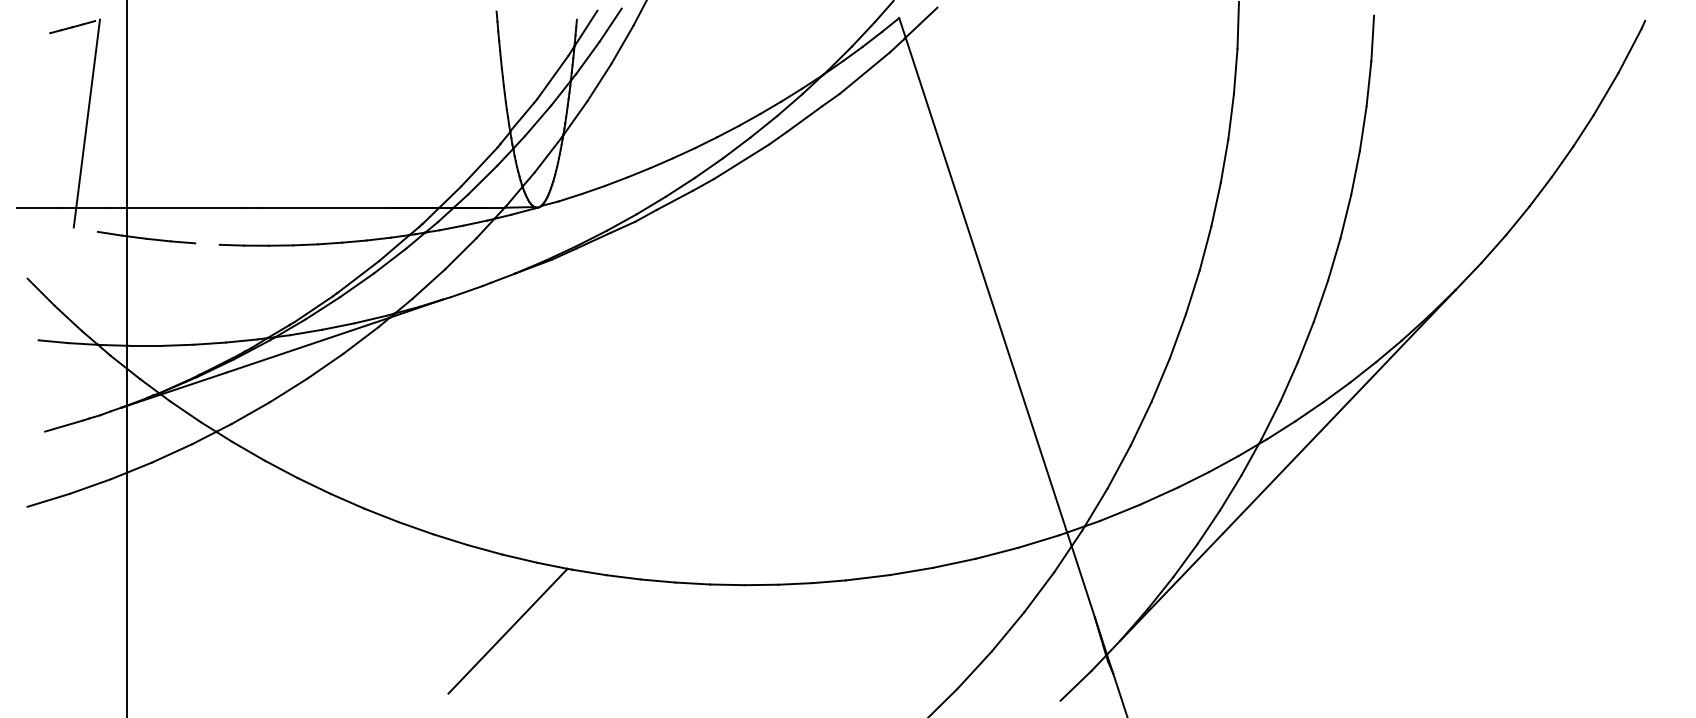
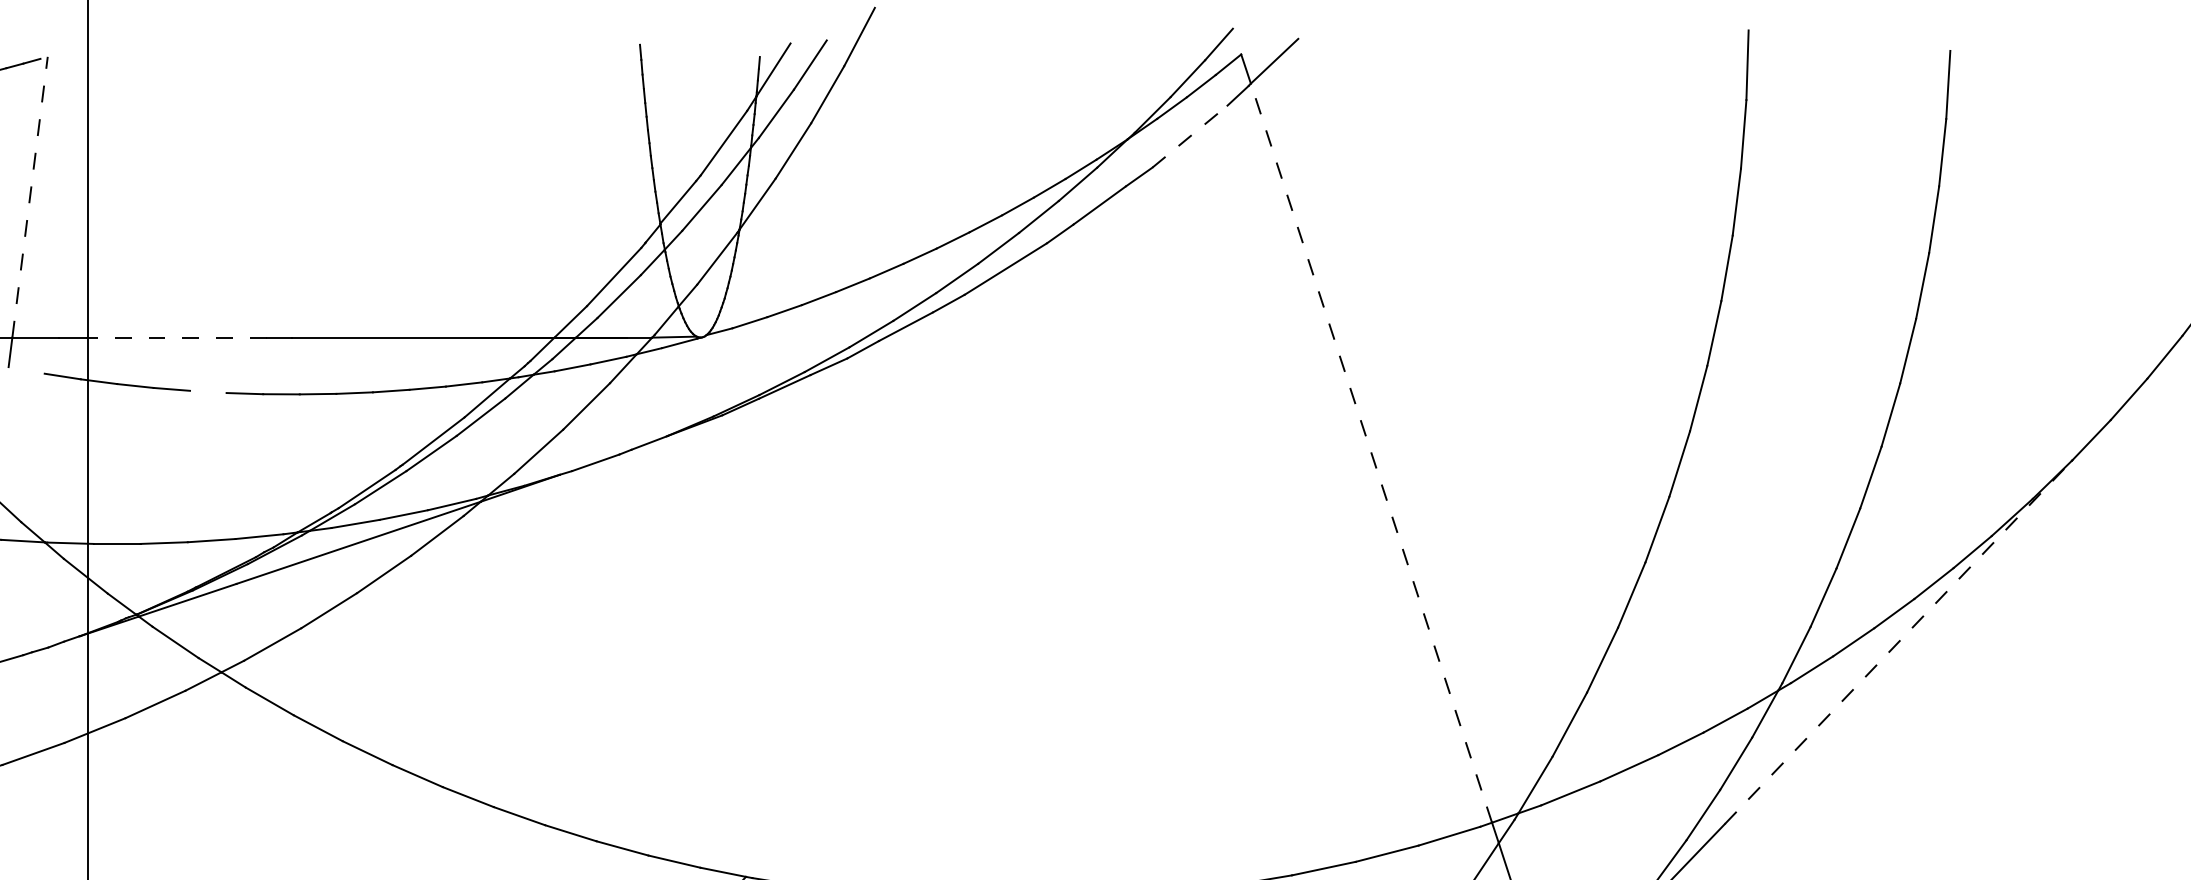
line: (864, 73) -> (1189, 137), solid -> dashed
line: (88, 113) -> (30, 196), solid -> dashed
line: (186, 207) -> (176, 337), solid -> dashed
line: (986, 284) -> (1371, 452), solid -> dashed
line: (1339, 411) -> (1898, 641), solid -> dashed

